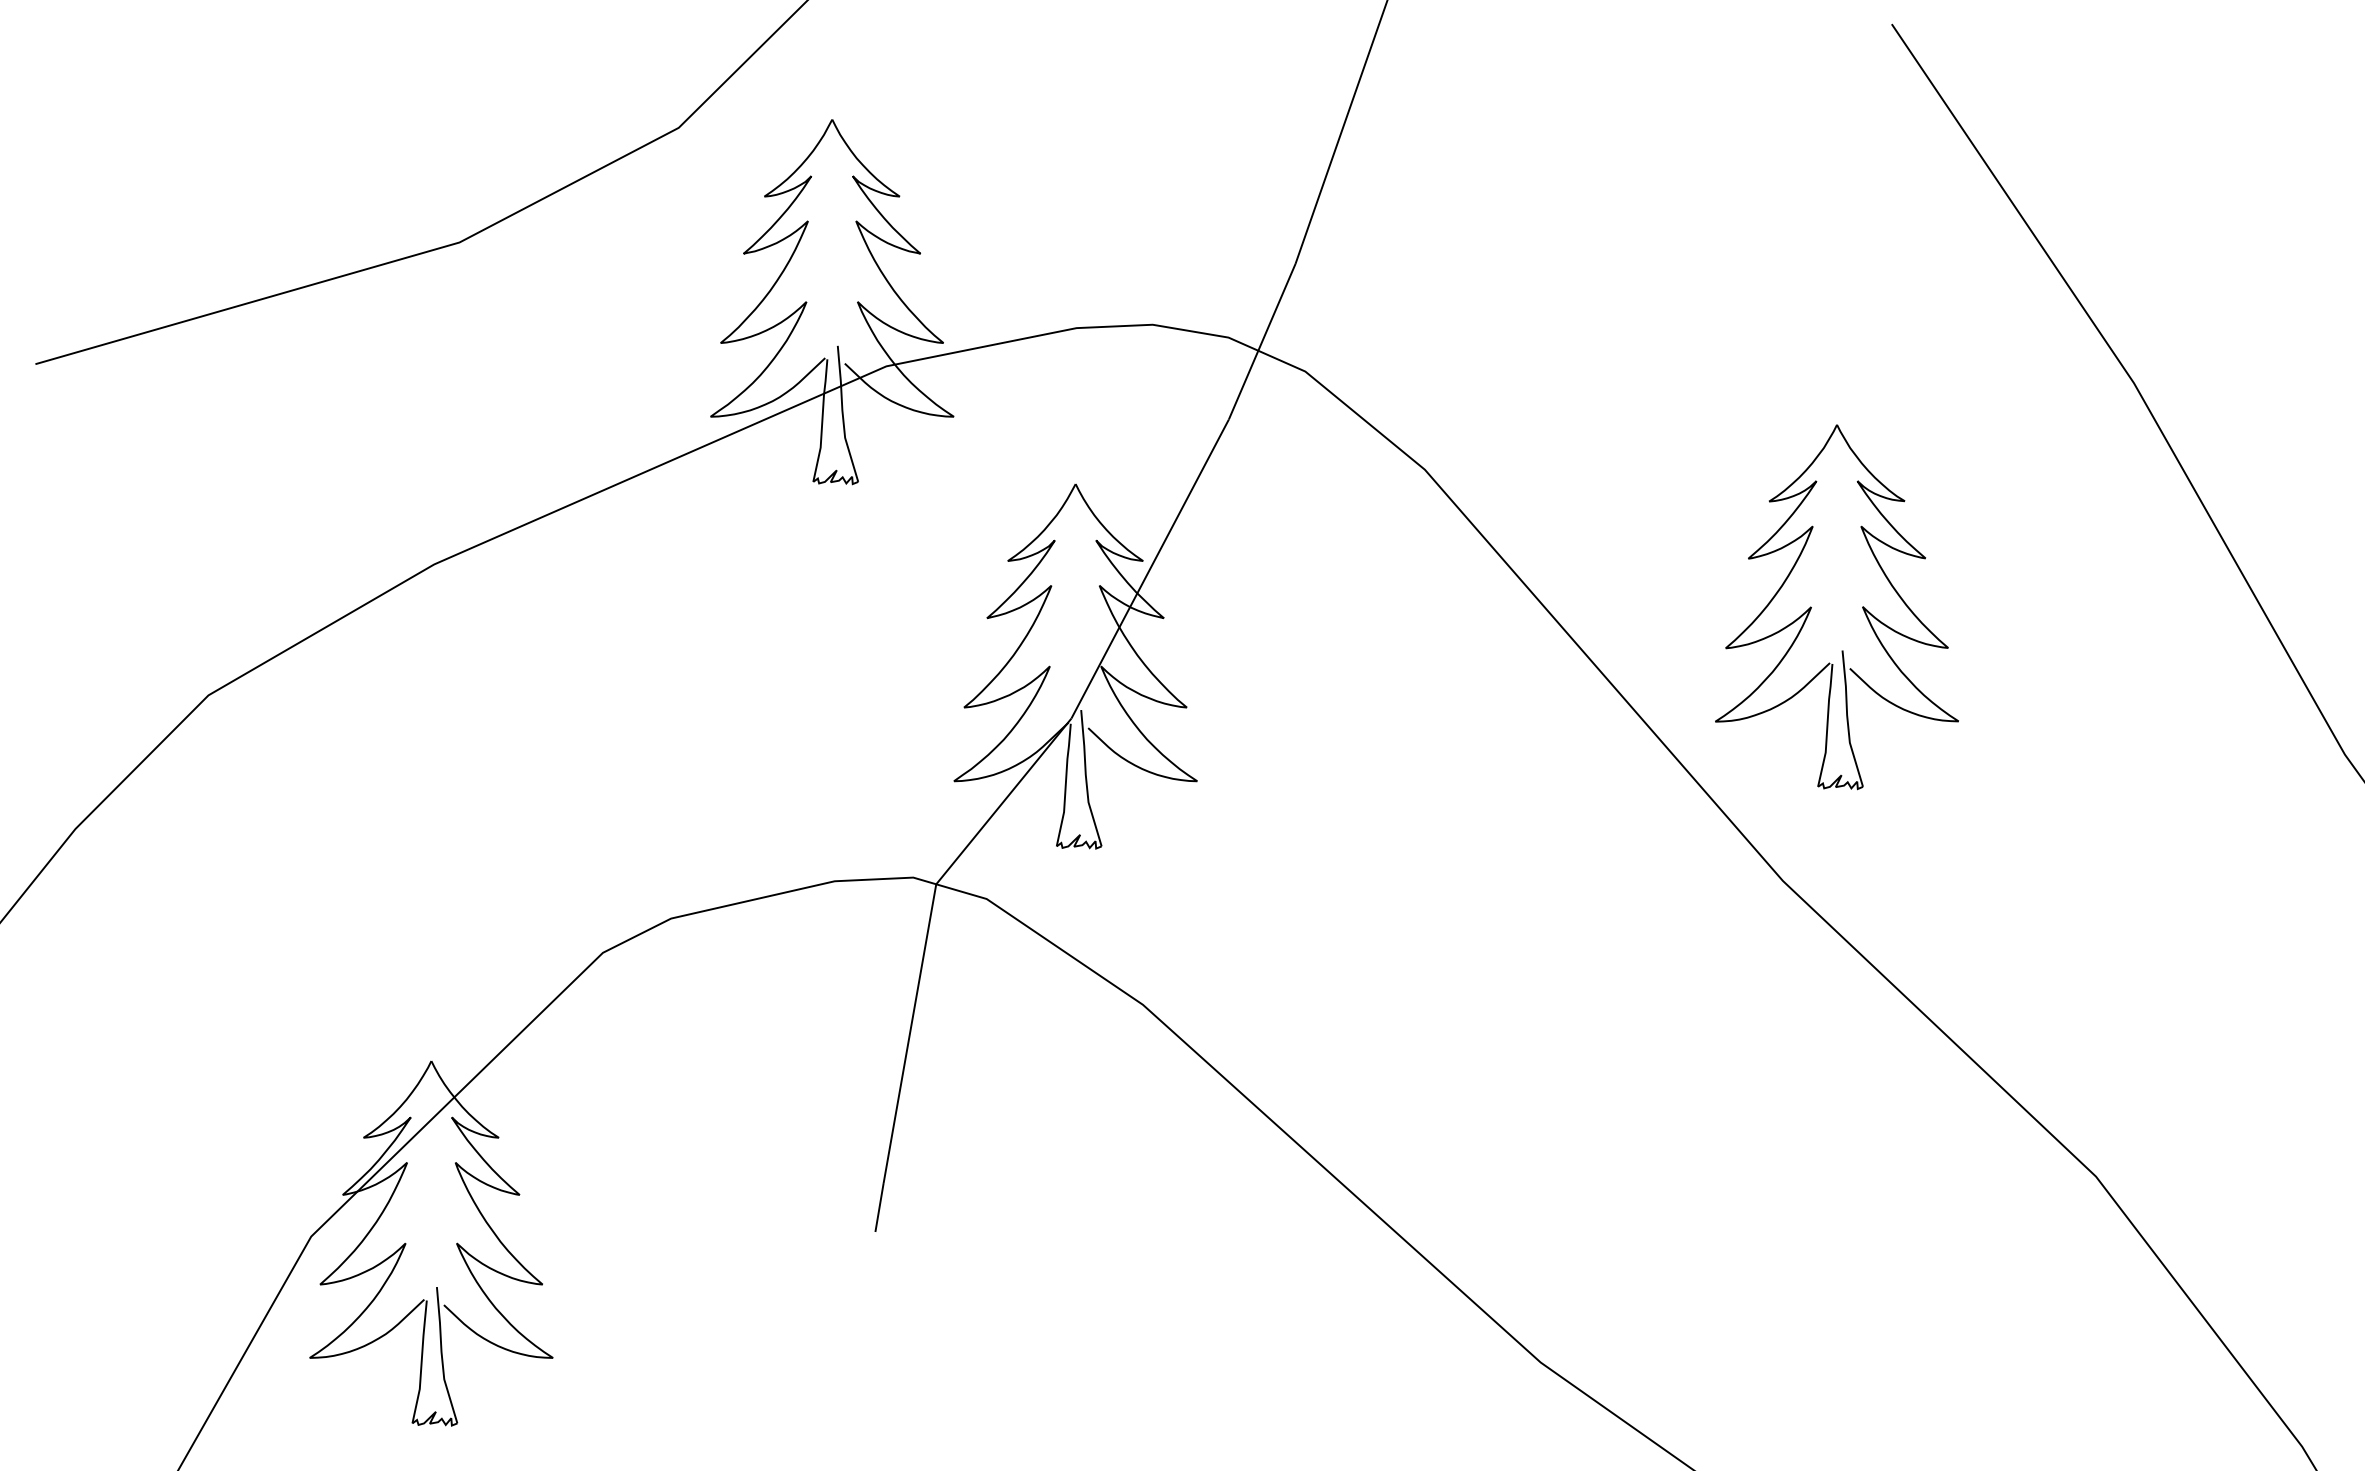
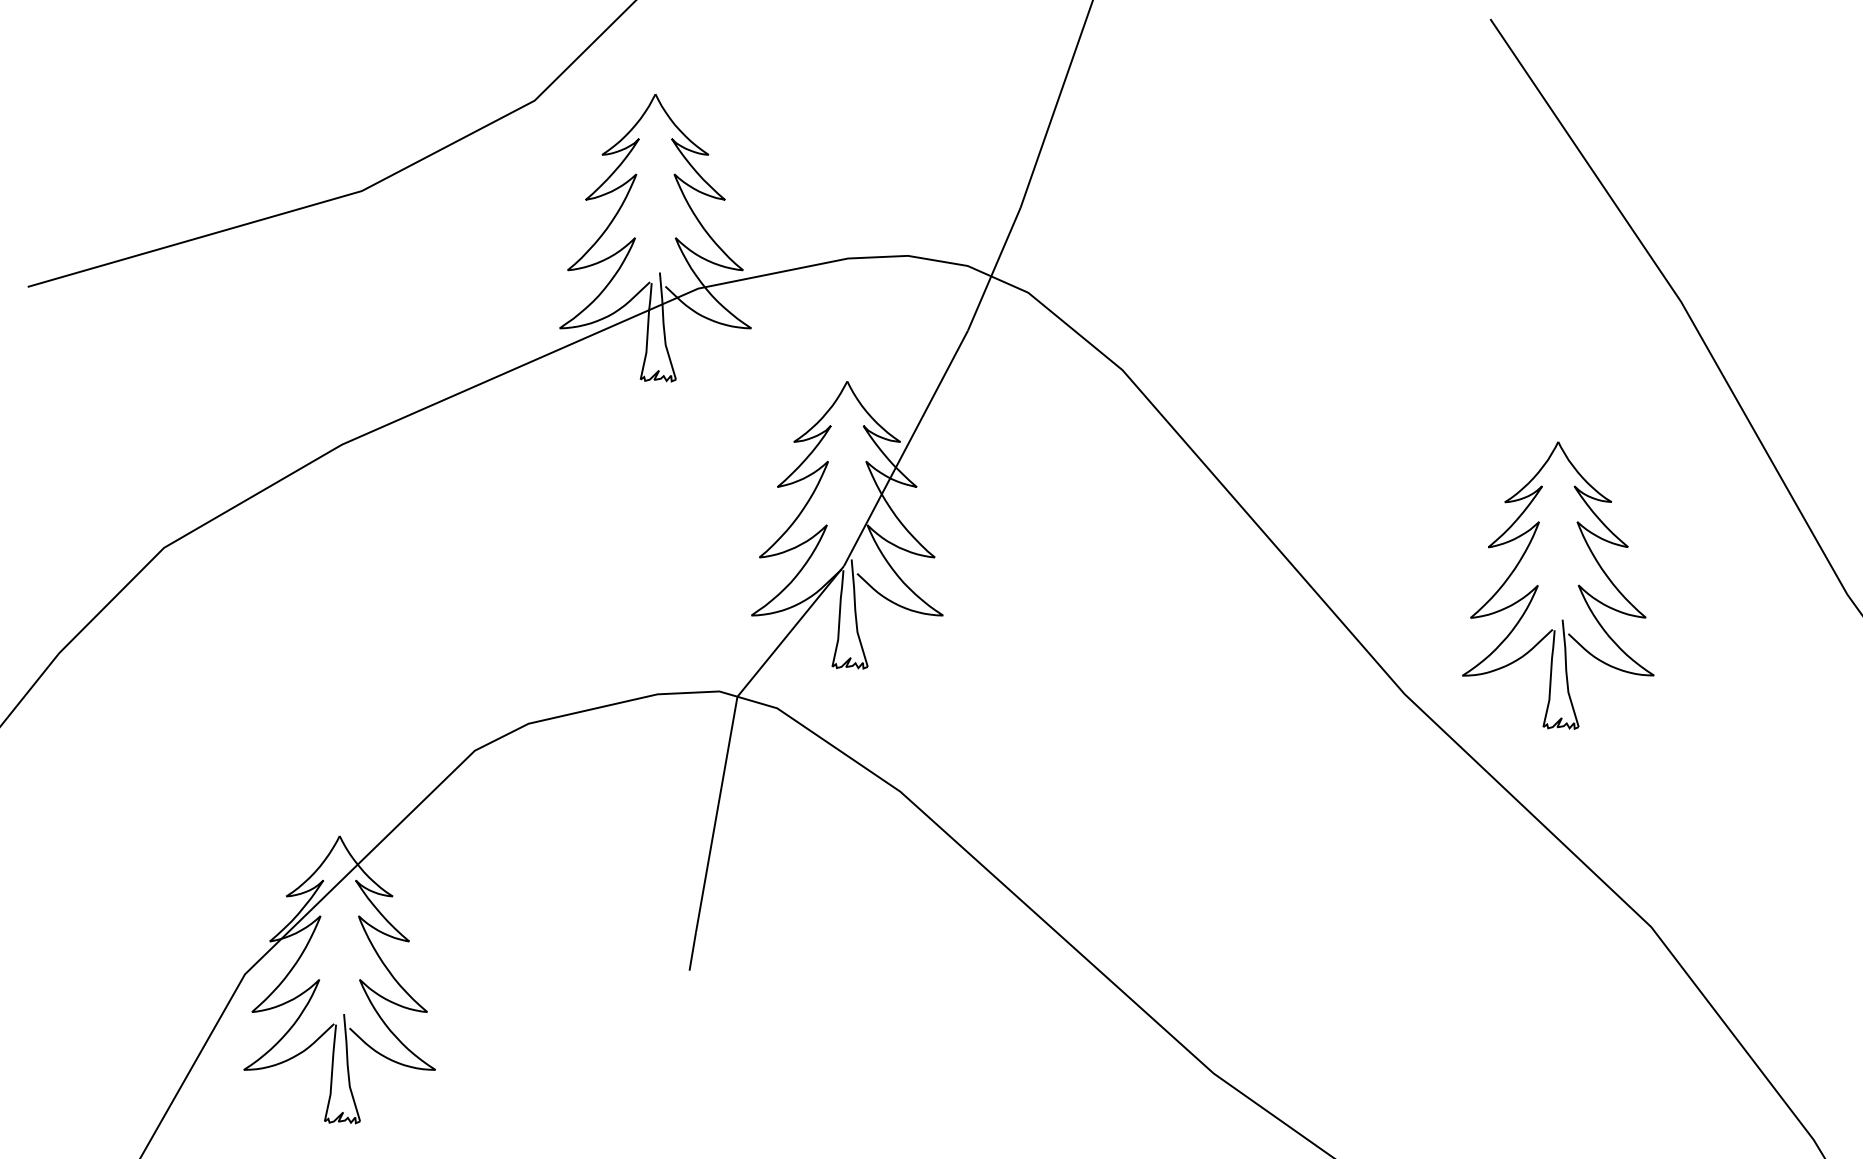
part: (1811, 607) -> (1538, 585), moved

